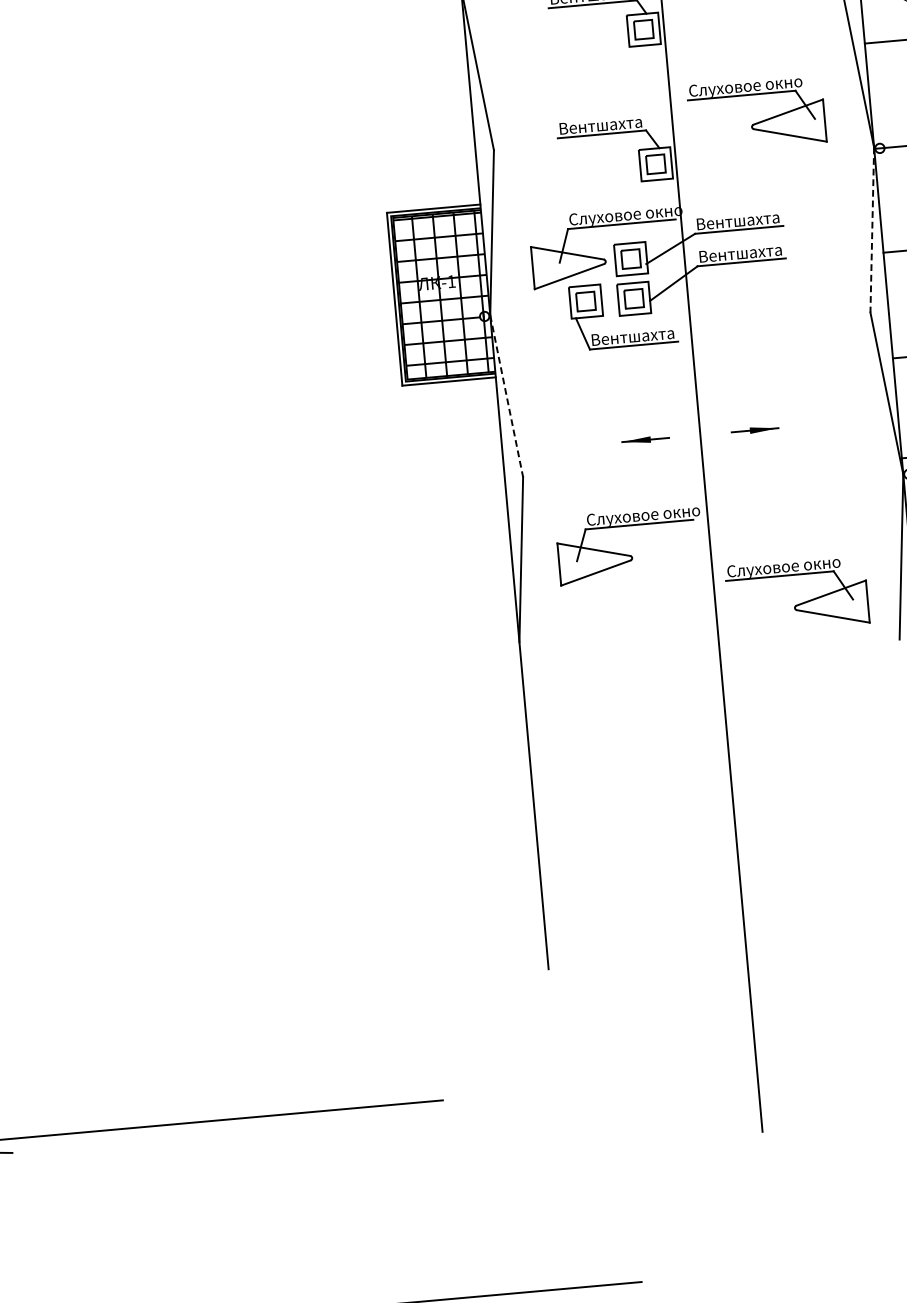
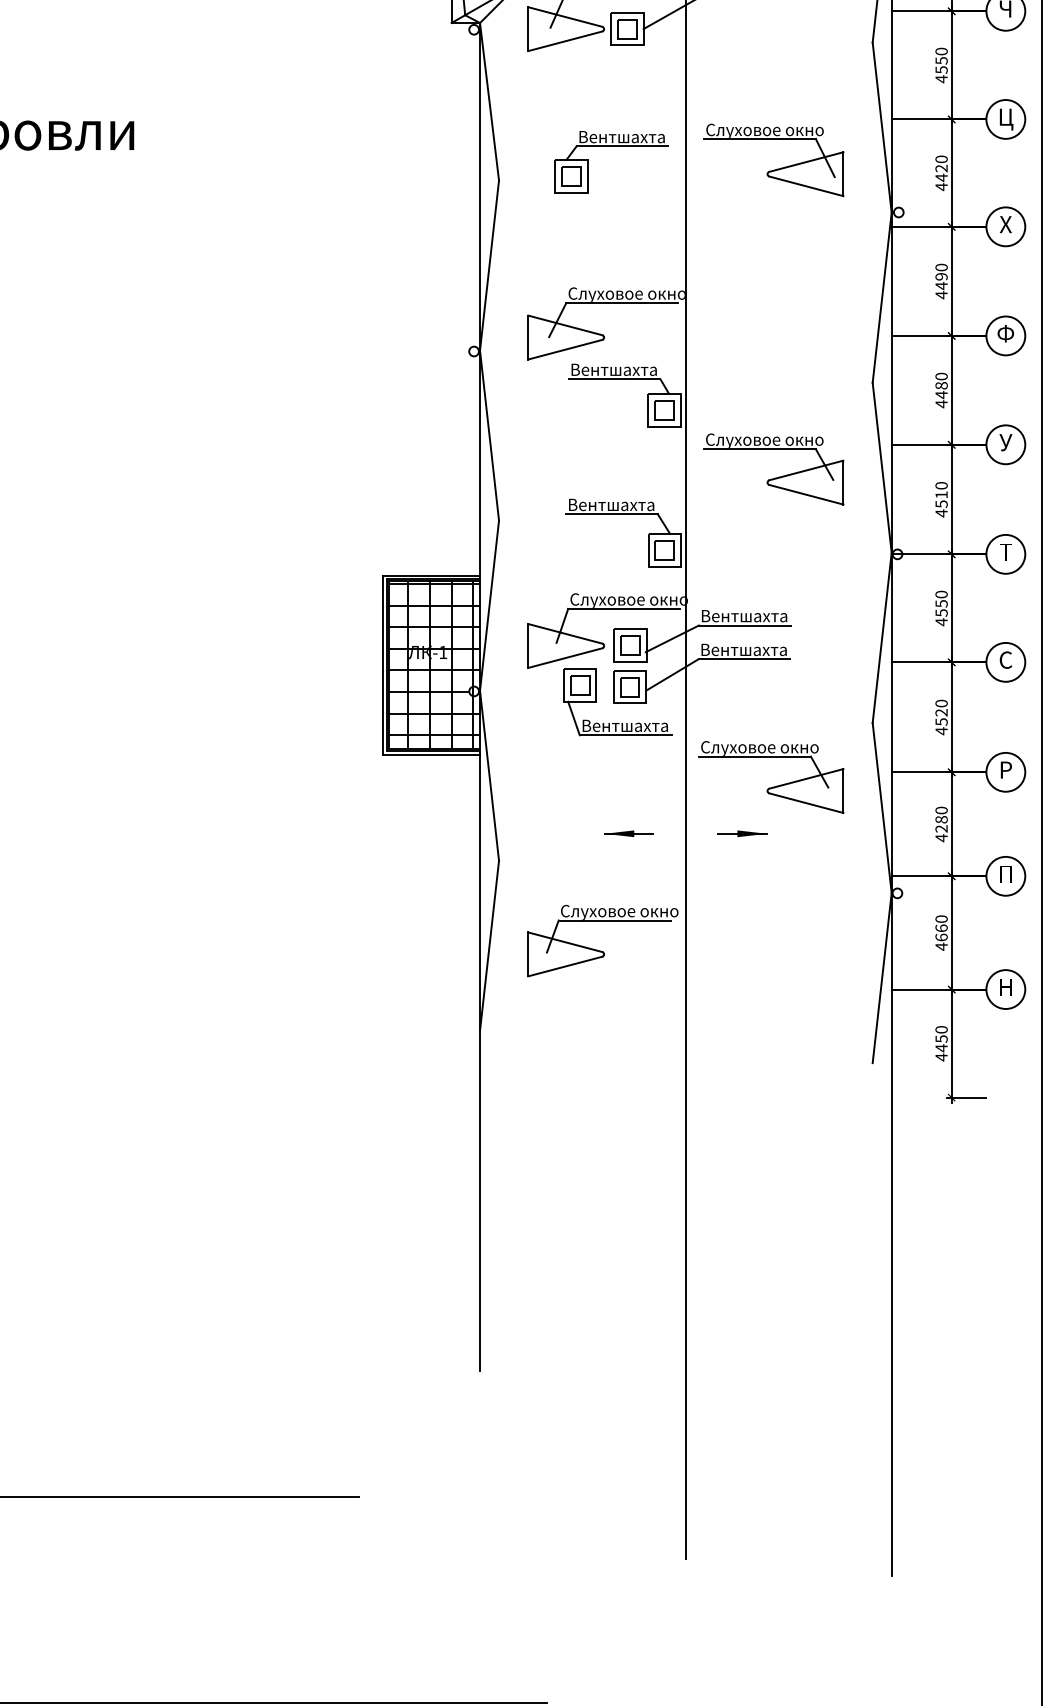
part: (759, 121) -> (775, 477), moved
line: (872, 229) -> (882, 637), dashed -> solid
line: (506, 395) -> (489, 775), dashed -> solid
part: (799, 603) -> (772, 786), moved

